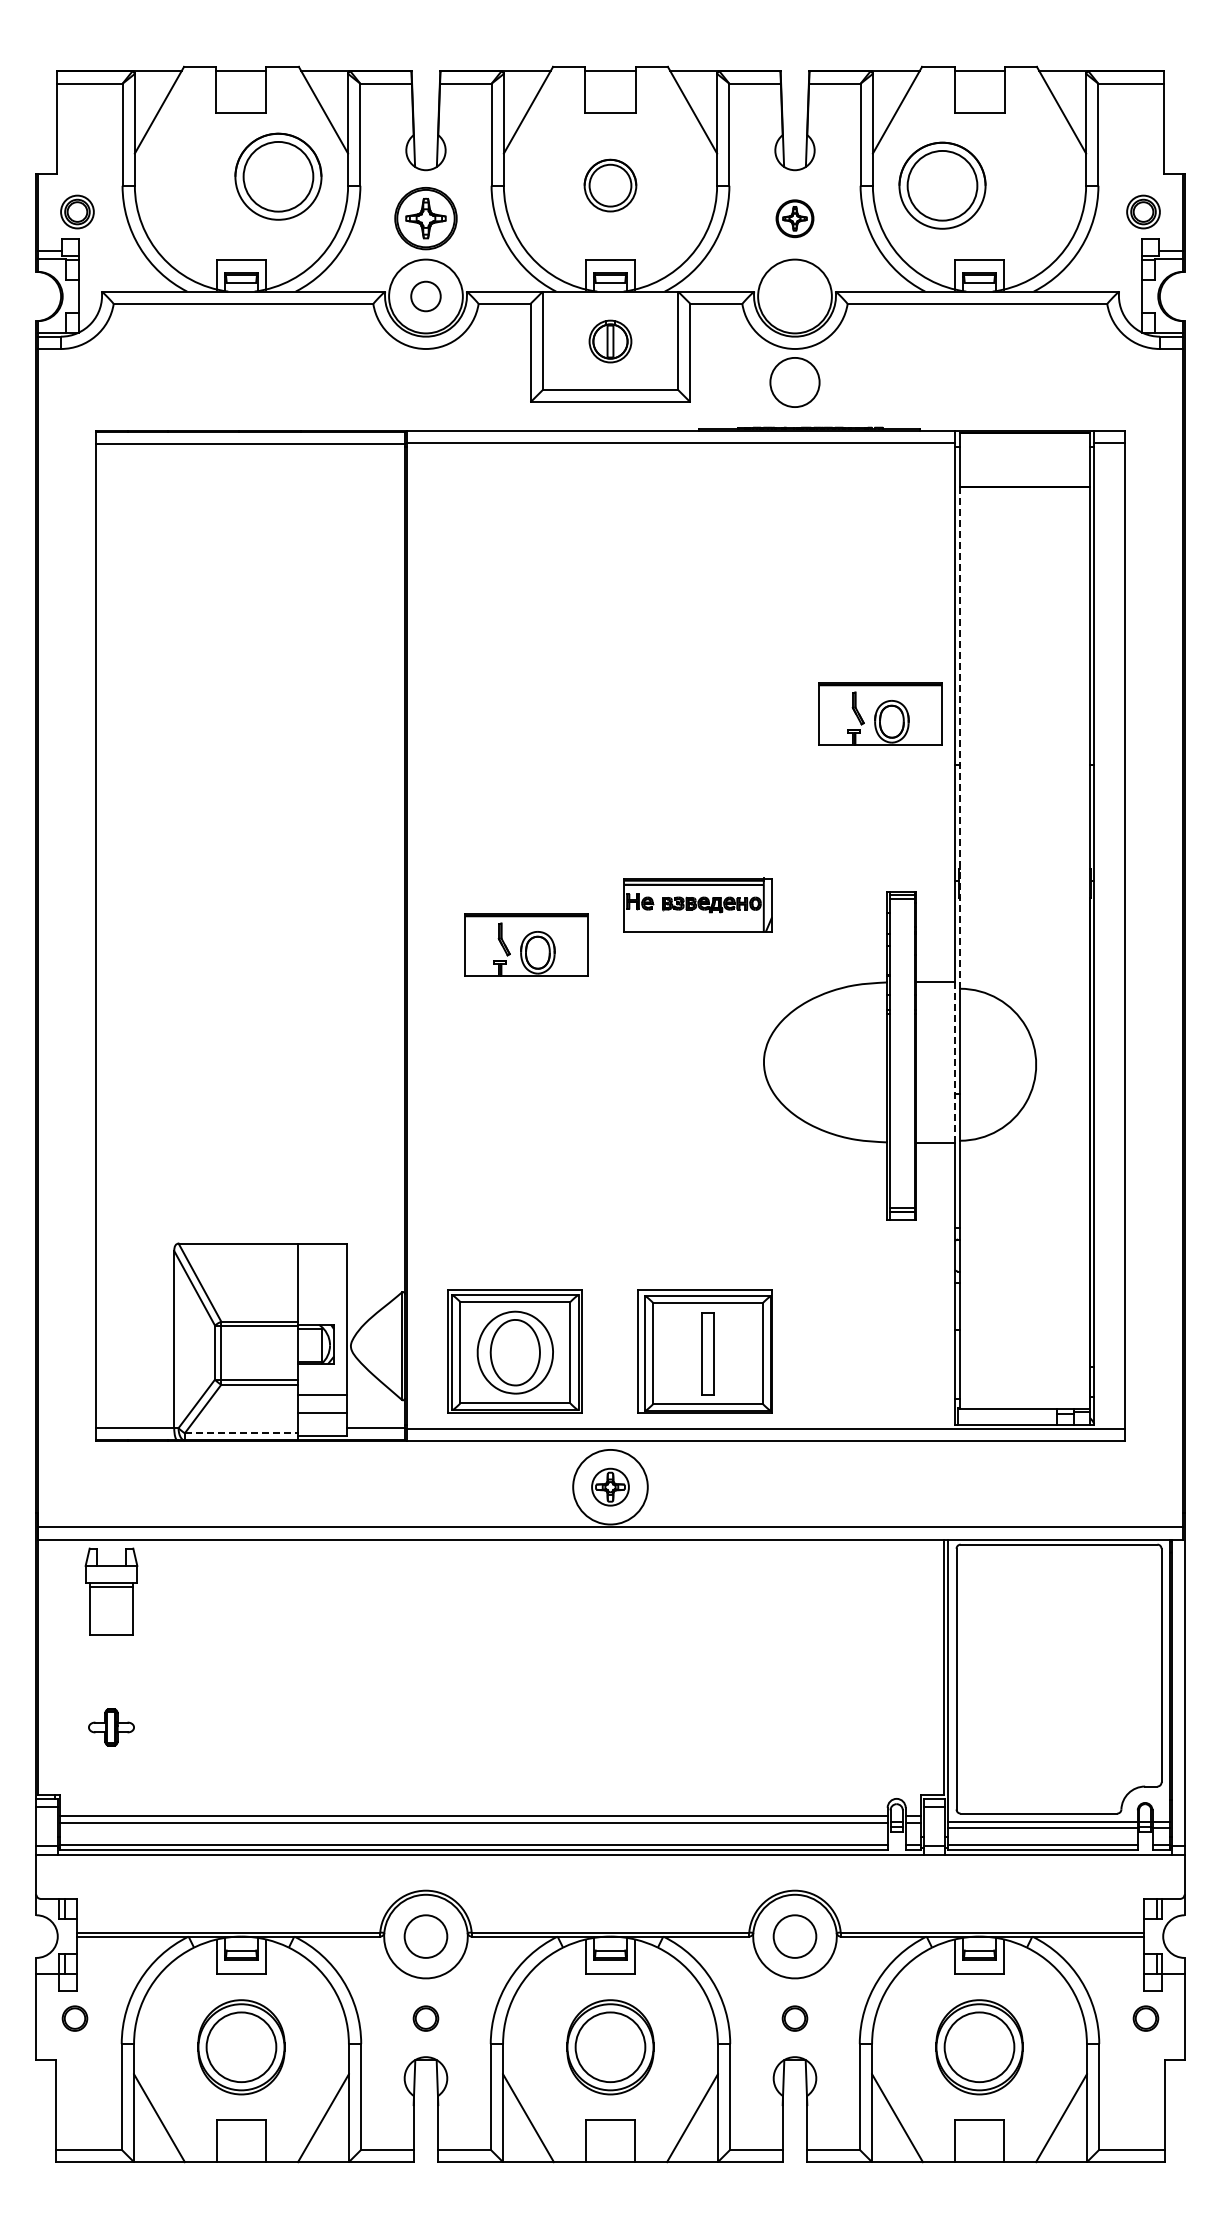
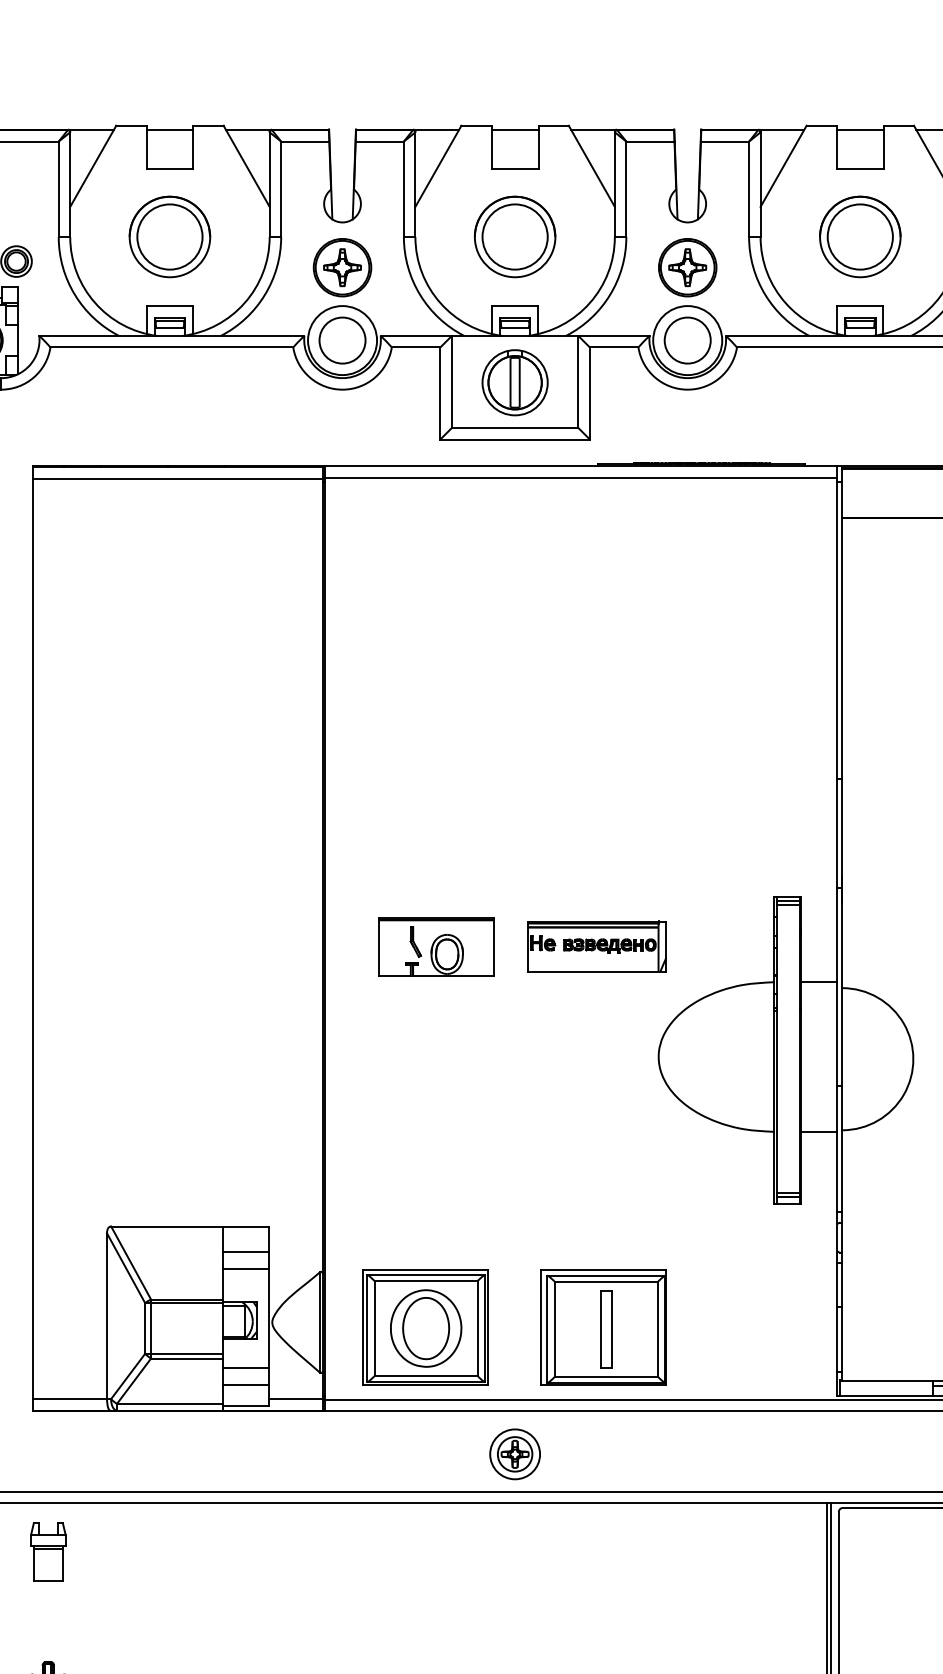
part: (278, 176) -> (169, 236), moved
part: (610, 185) -> (515, 236), size x1.67
part: (942, 185) -> (860, 236), moved
part: (794, 218) -> (687, 267), size x1.67
circle: (425, 296) -> (342, 340), size x1.67
part: (610, 341) -> (515, 382), size x1.67
circle: (794, 382) -> (687, 340), moved
part: (880, 713) -> (767, 730), removed
line: (960, 738) -> (842, 754), dashed -> solid
part: (697, 904) -> (596, 945), moved
line: (954, 1061) -> (836, 1056), dashed -> solid
line: (322, 1271) -> (245, 1252), added
line: (322, 1289) -> (245, 1269), added
line: (241, 1433) -> (169, 1404), dashed -> solid
circle: (610, 1486) -> (515, 1453), size x0.71
part: (111, 1591) -> (48, 1551), size x0.71

